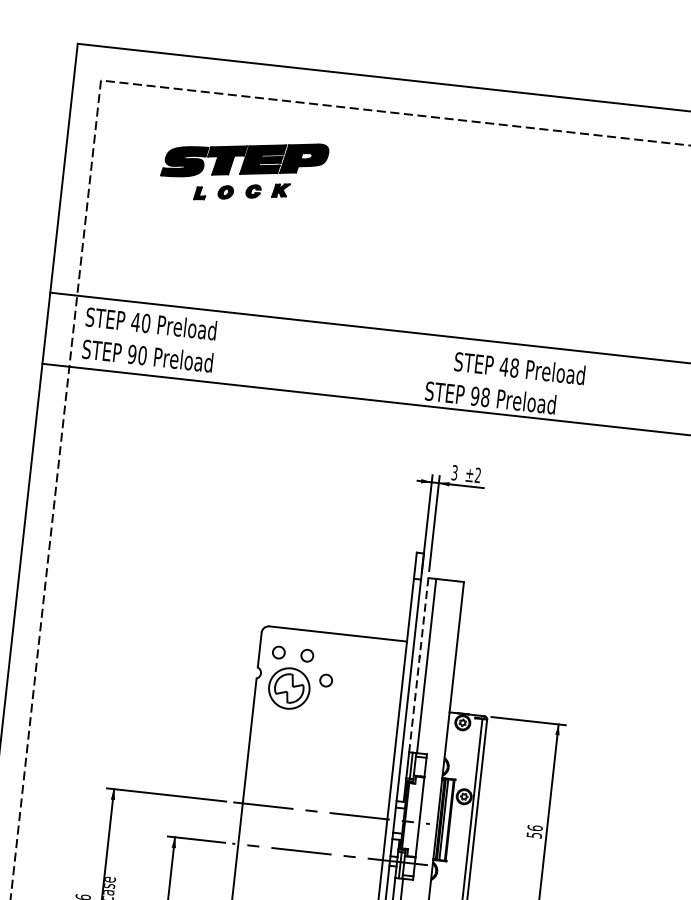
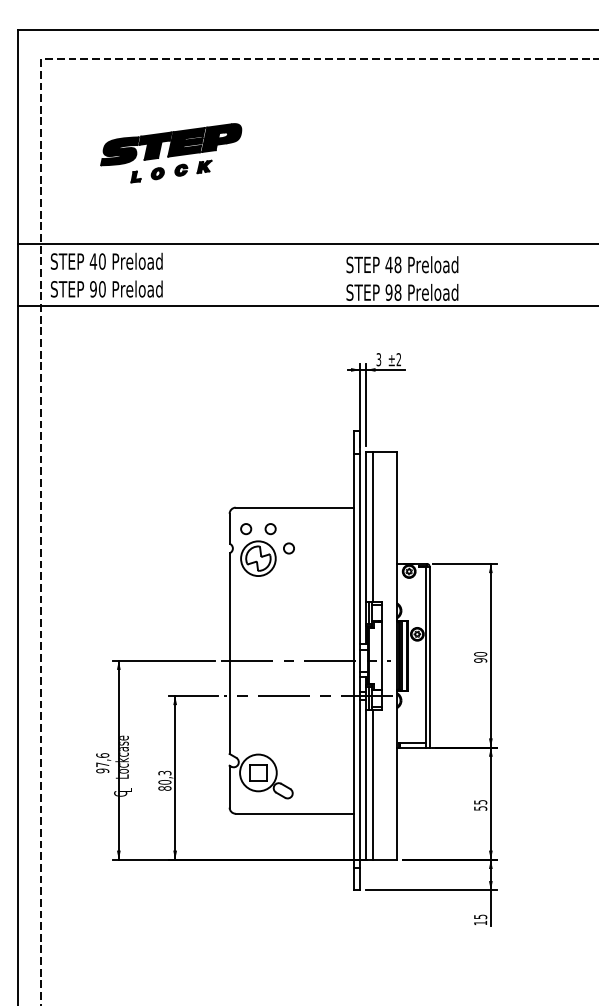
part: (244, 170) -> (171, 153), moved
text: (519, 368) -> (402, 264), moved
line: (418, 665) -> (366, 526), dashed -> solid
text: (534, 831) -> (480, 657), 56 -> 90

